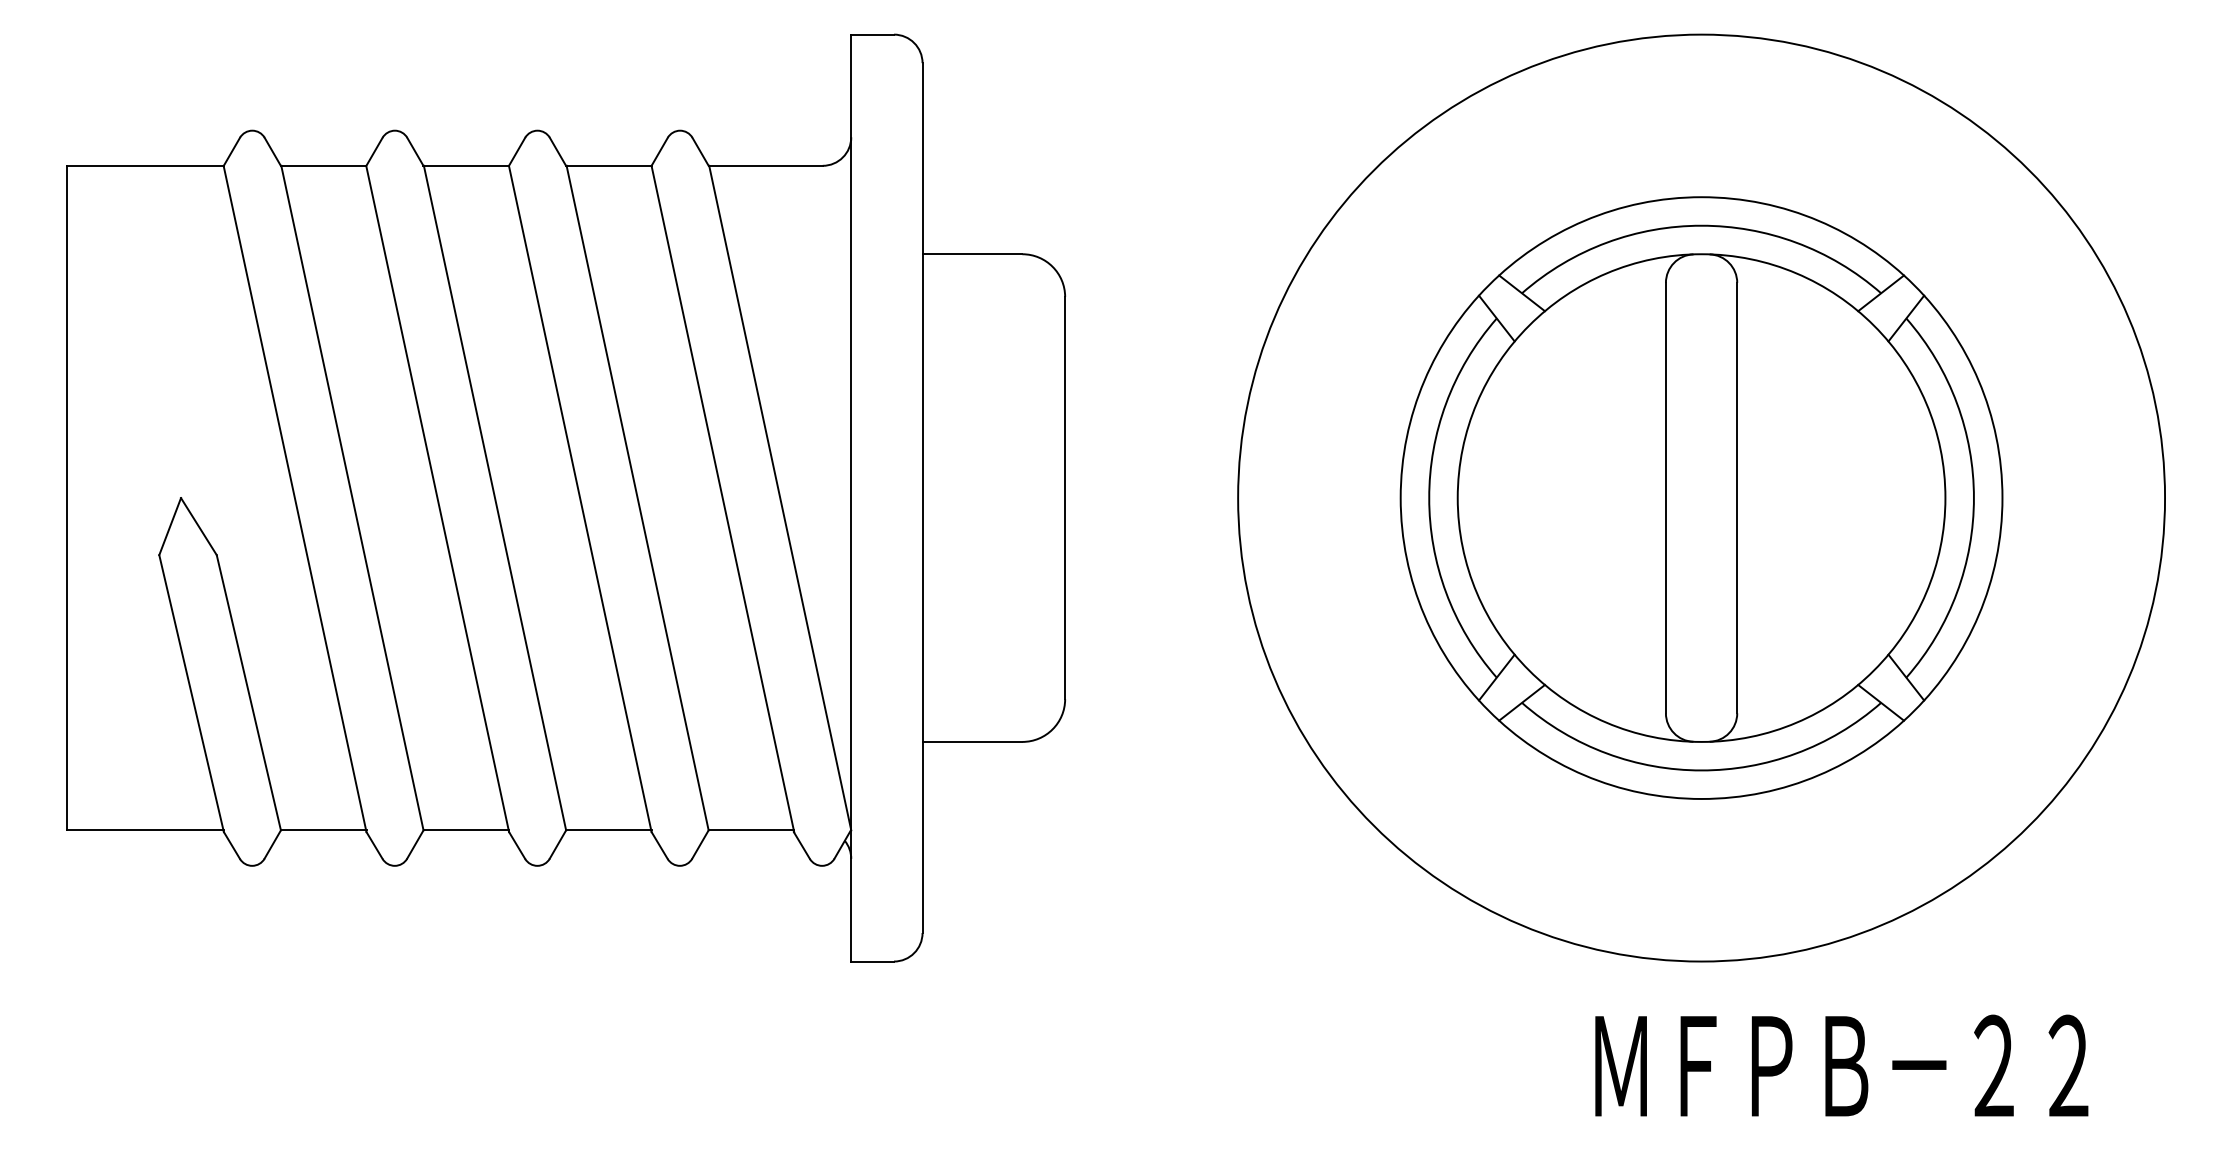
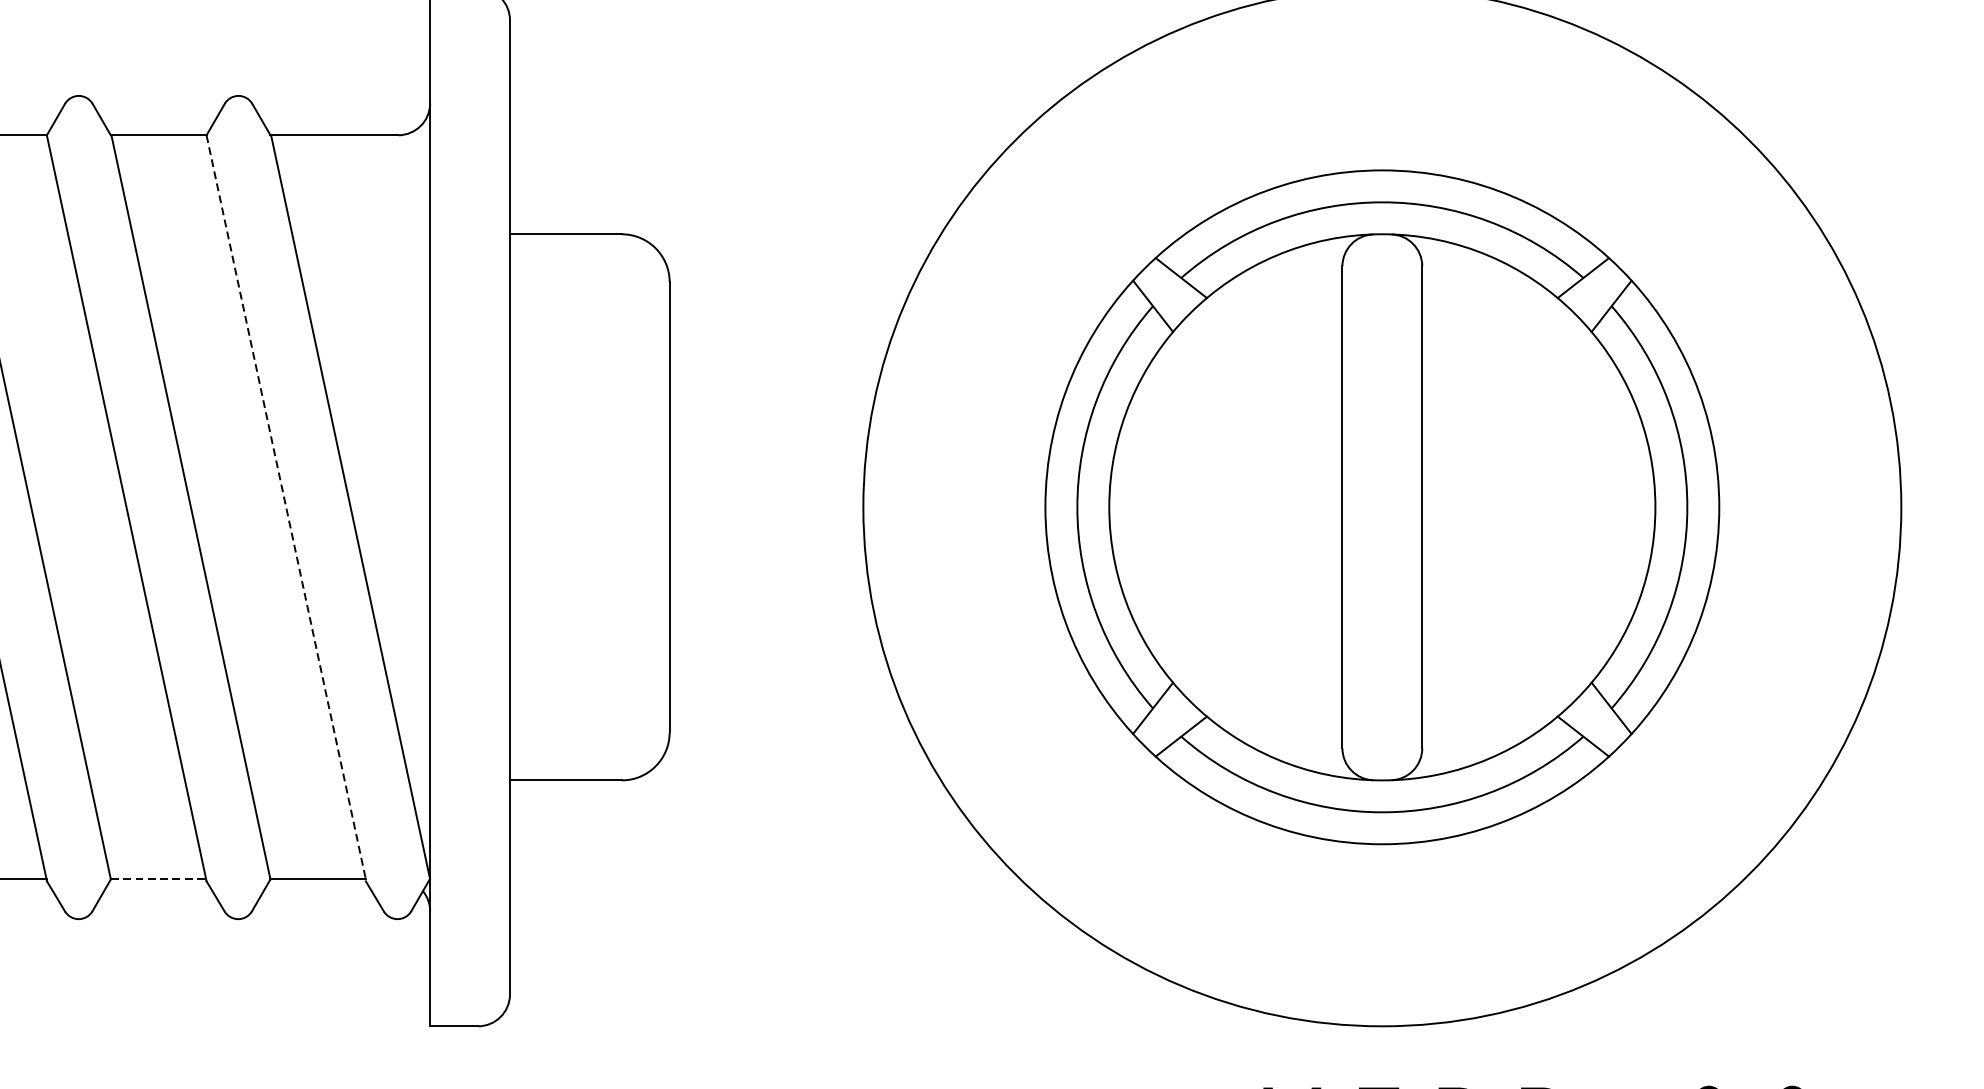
line: (722, 498) -> (285, 507), solid -> dashed
line: (608, 830) -> (158, 879), solid -> dashed

